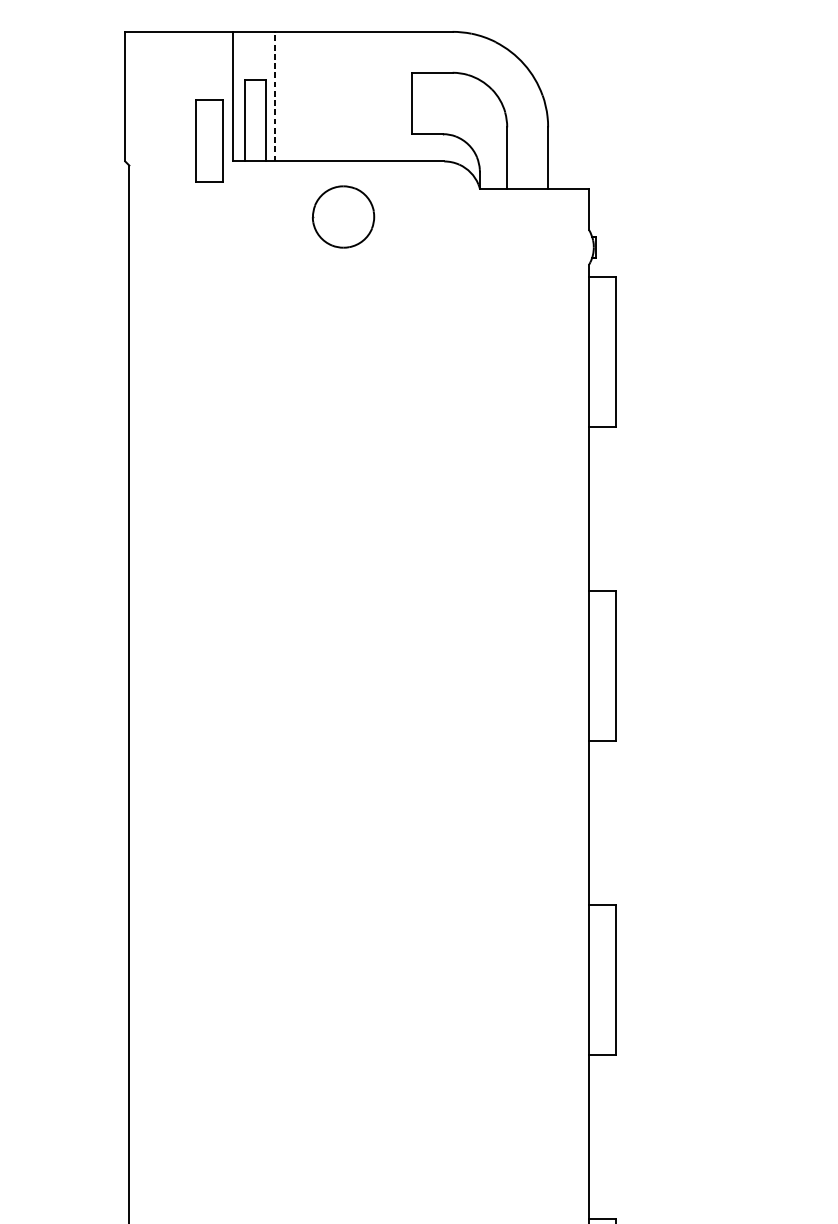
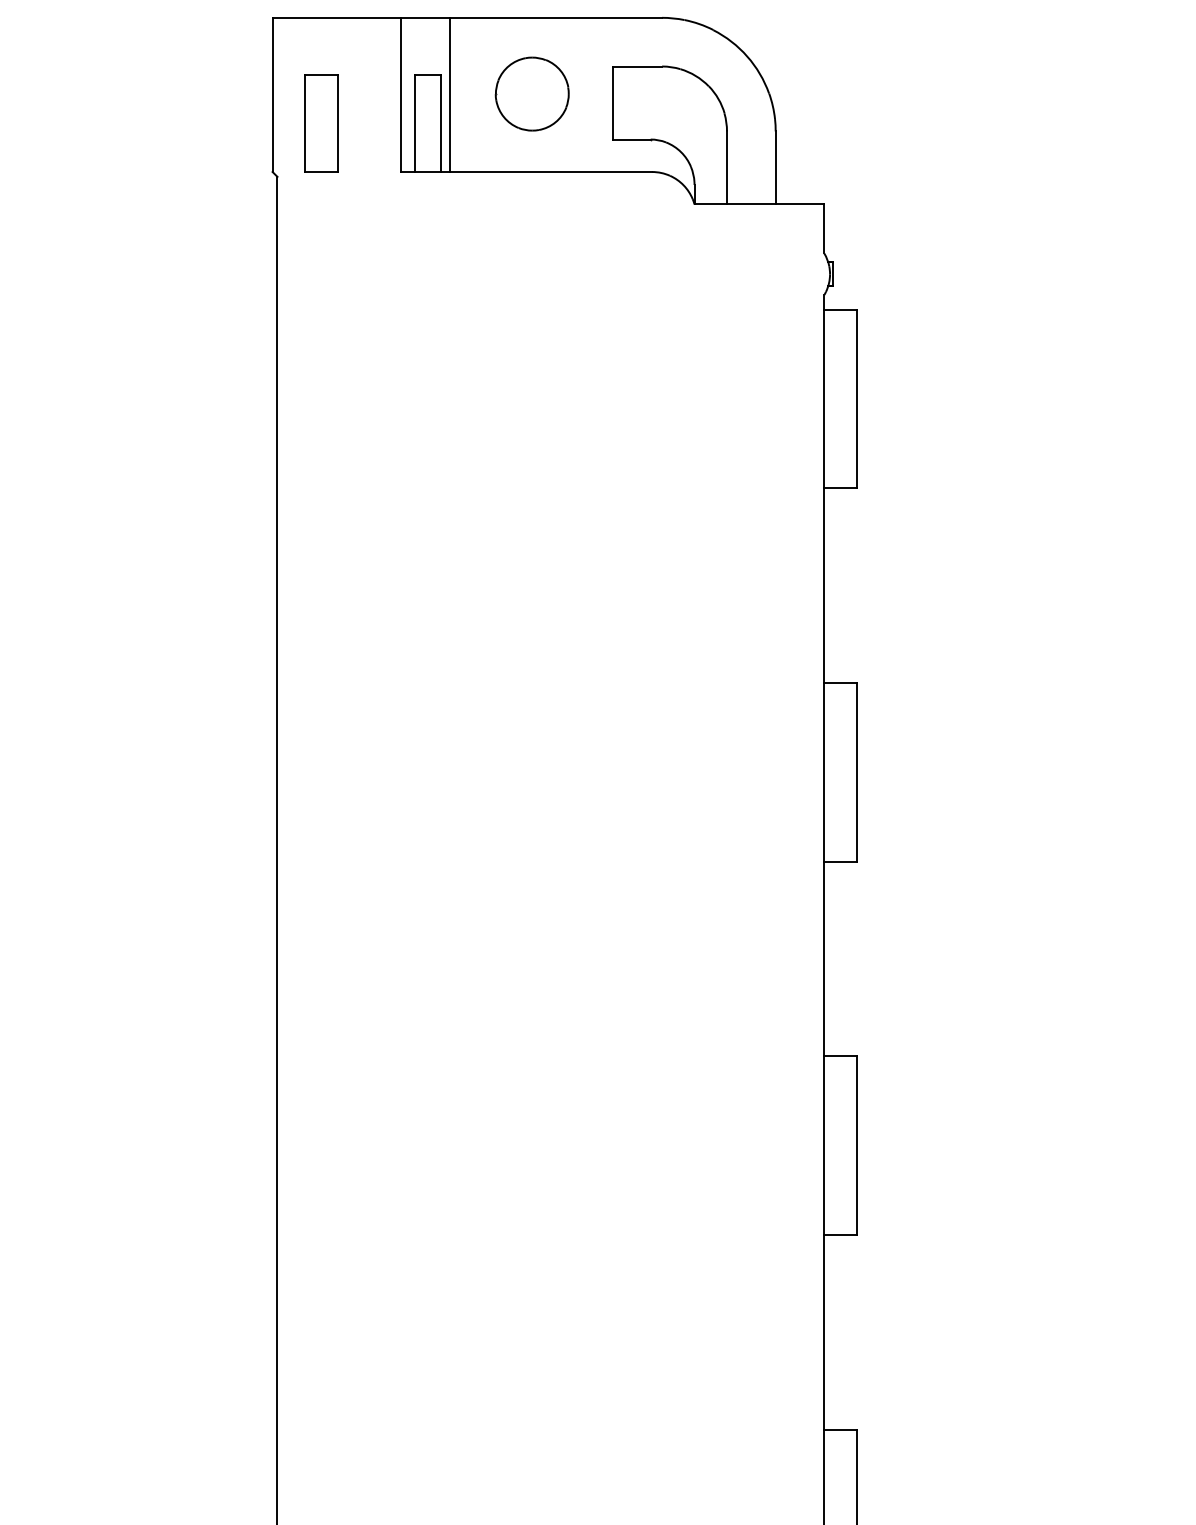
line: (274, 96) -> (450, 94), dashed -> solid
part: (209, 140) -> (321, 123), moved
part: (342, 216) -> (531, 93), moved

